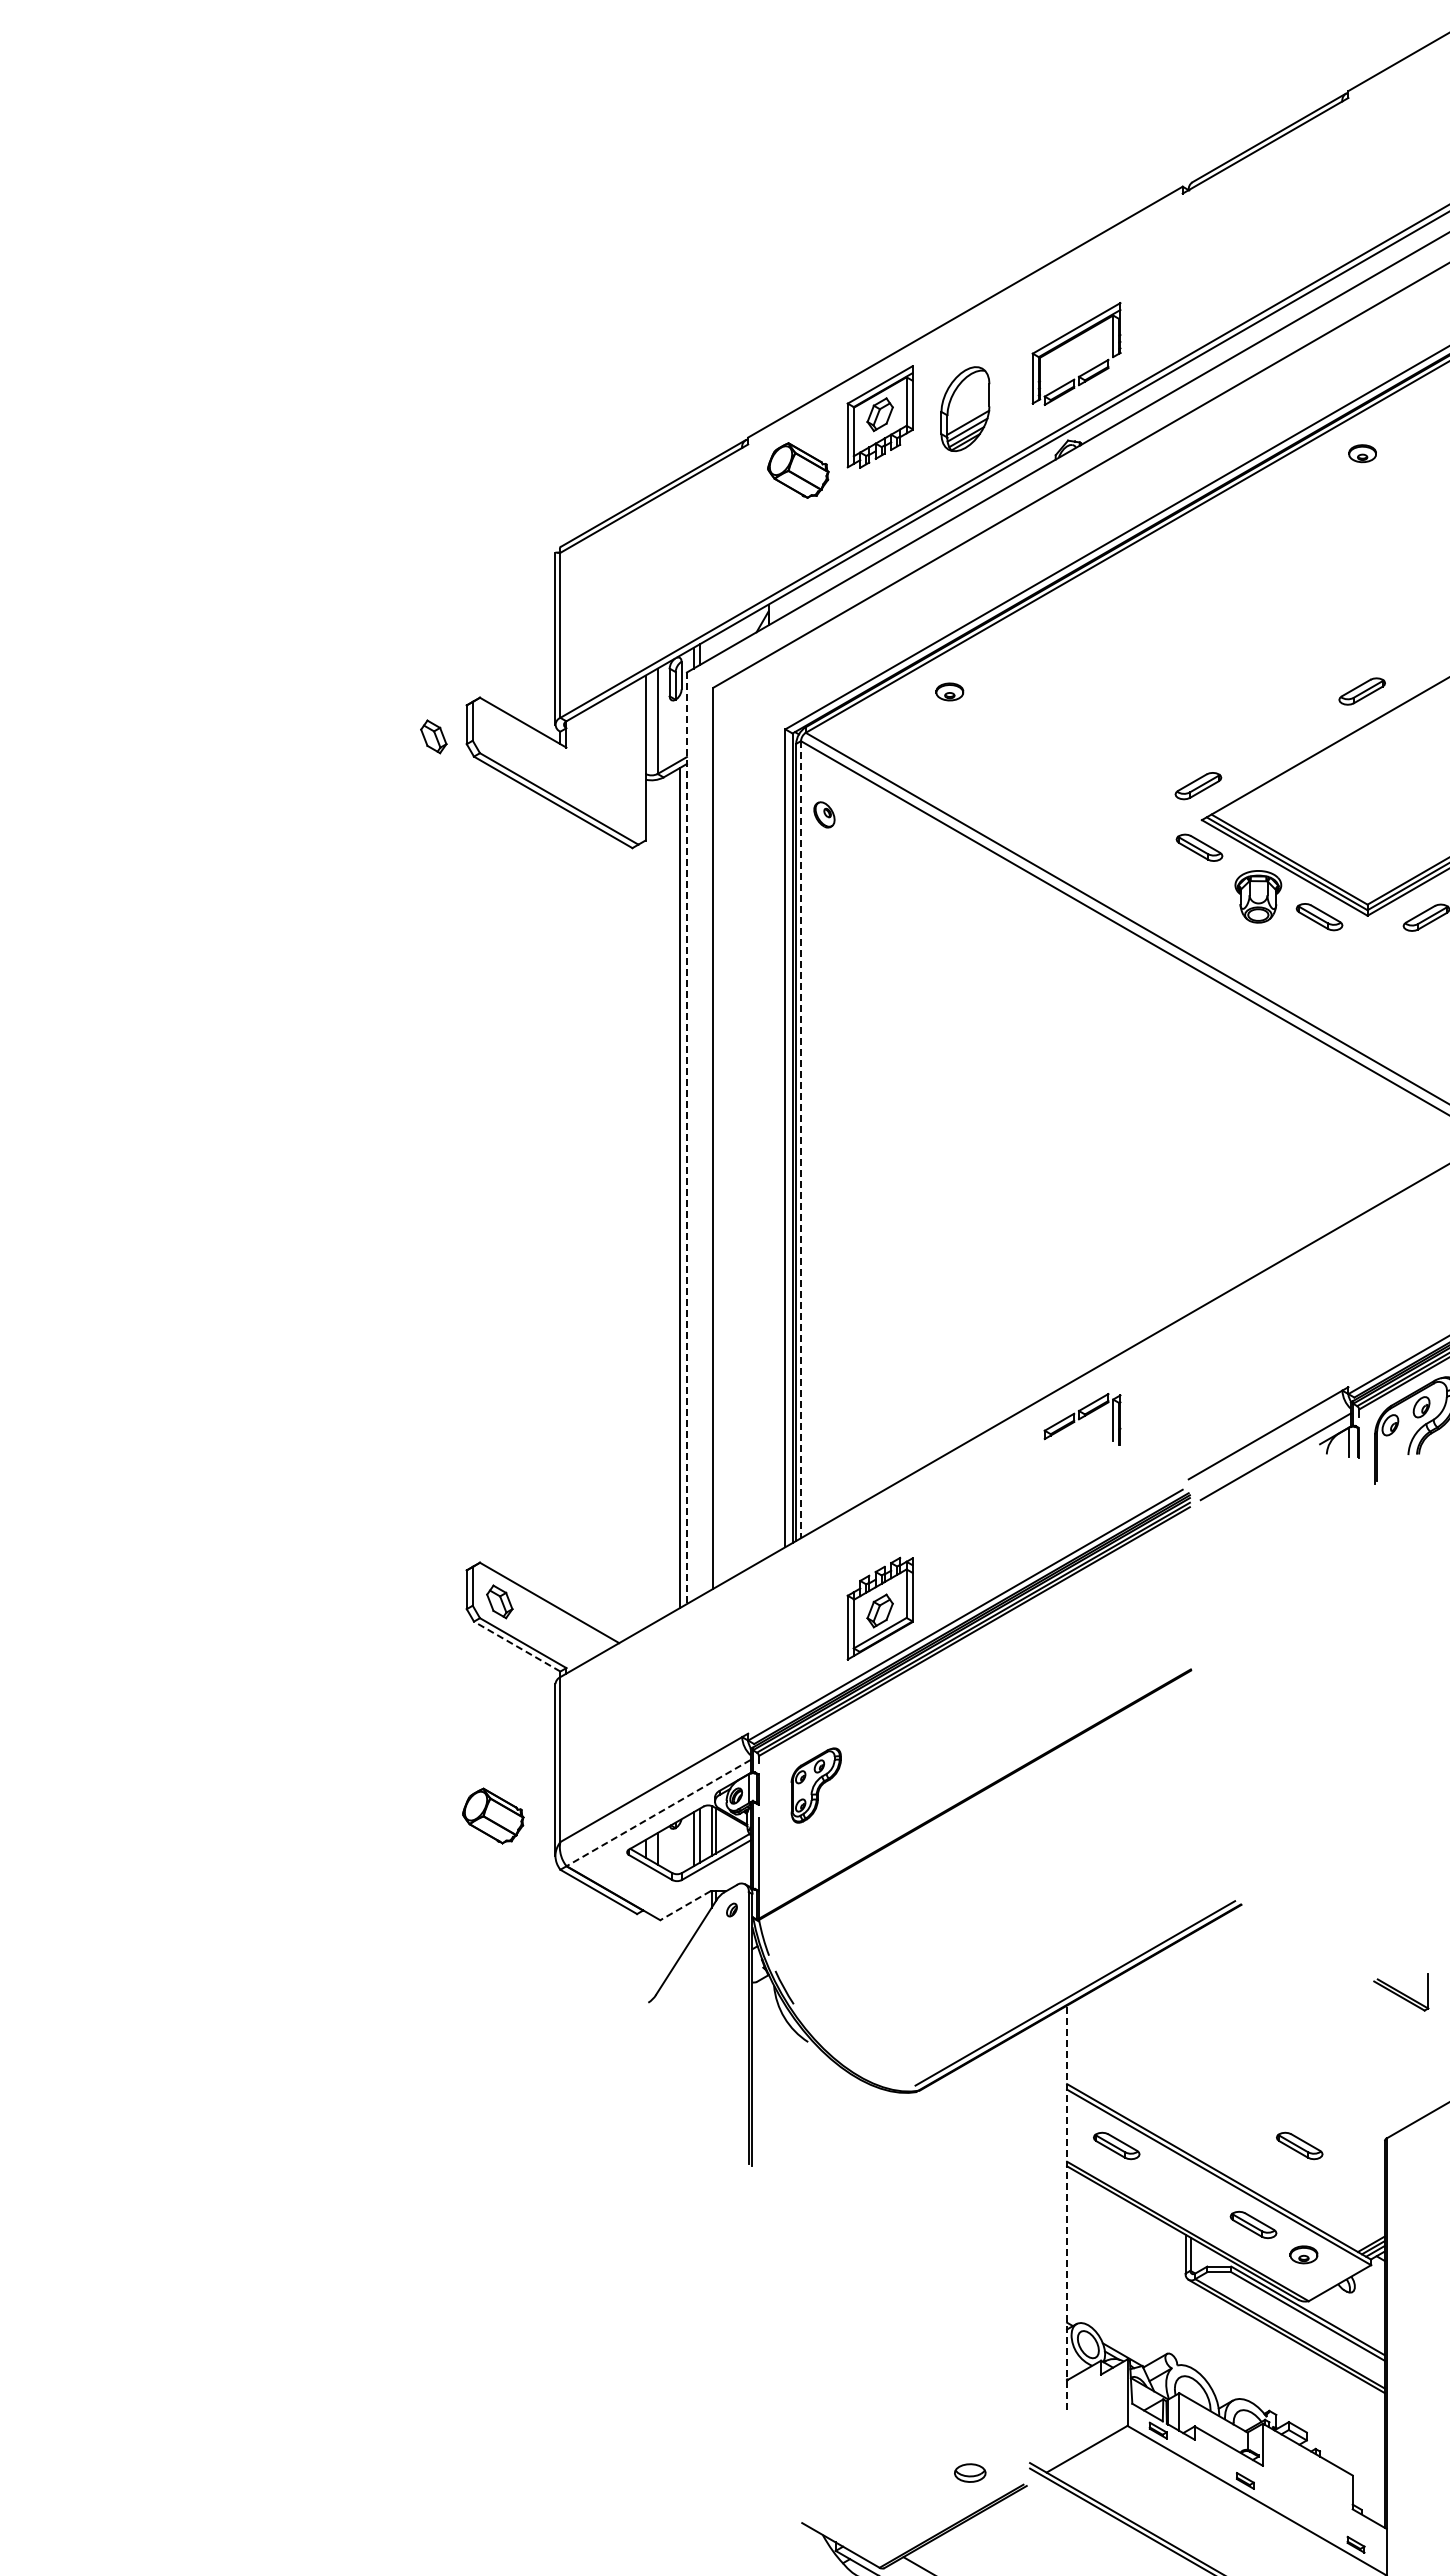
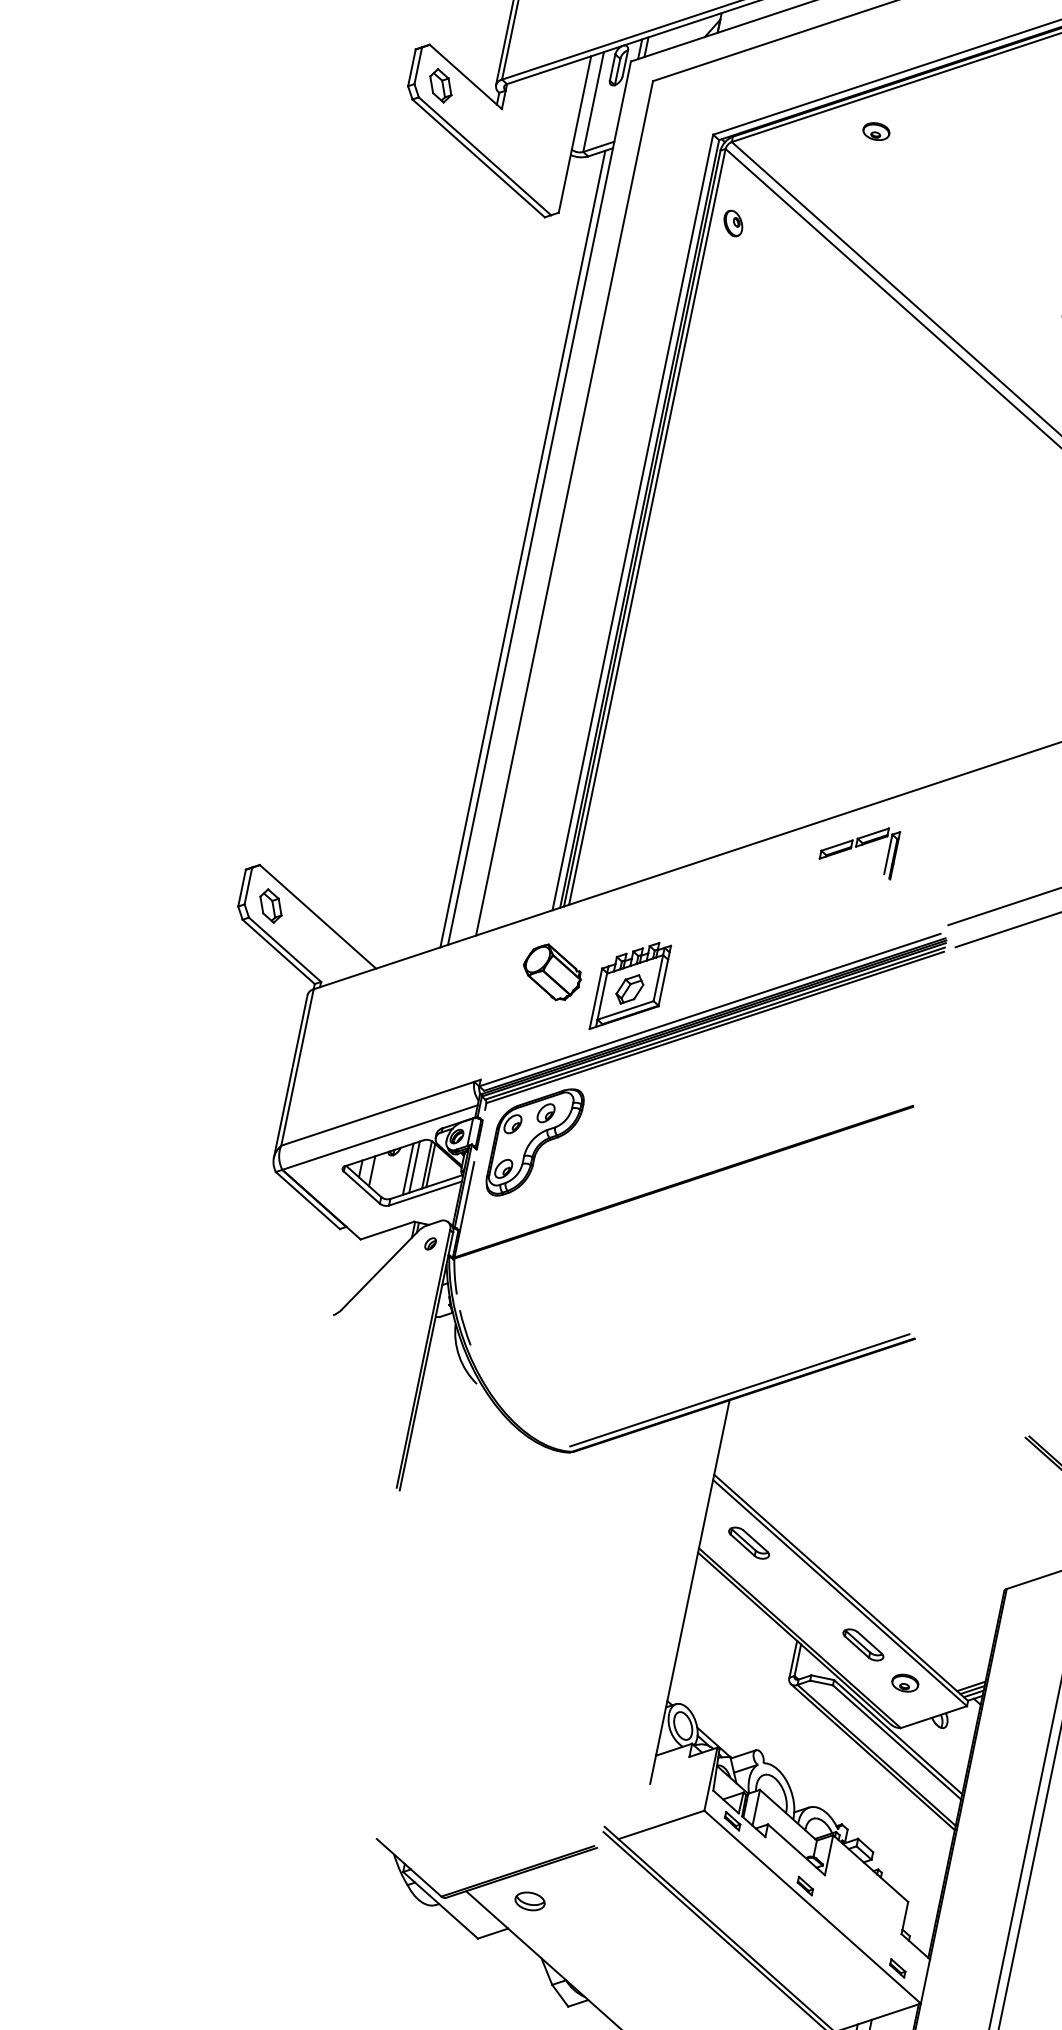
part: (433, 736) -> (440, 85), moved
line: (686, 1138) -> (539, 503), dashed -> solid
line: (800, 1139) -> (646, 526), dashed -> solid
line: (517, 1646) -> (278, 951), dashed -> solid
part: (816, 1785) -> (535, 1142), size x1.67
line: (658, 1813) -> (379, 1137), dashed -> solid
part: (493, 1815) -> (552, 971), moved
line: (685, 1905) -> (387, 1230), dashed -> solid
part: (1299, 2145) -> (922, 1578), removed
line: (1067, 2207) -> (690, 1591), dashed -> solid
part: (970, 2472) -> (530, 1900), moved

